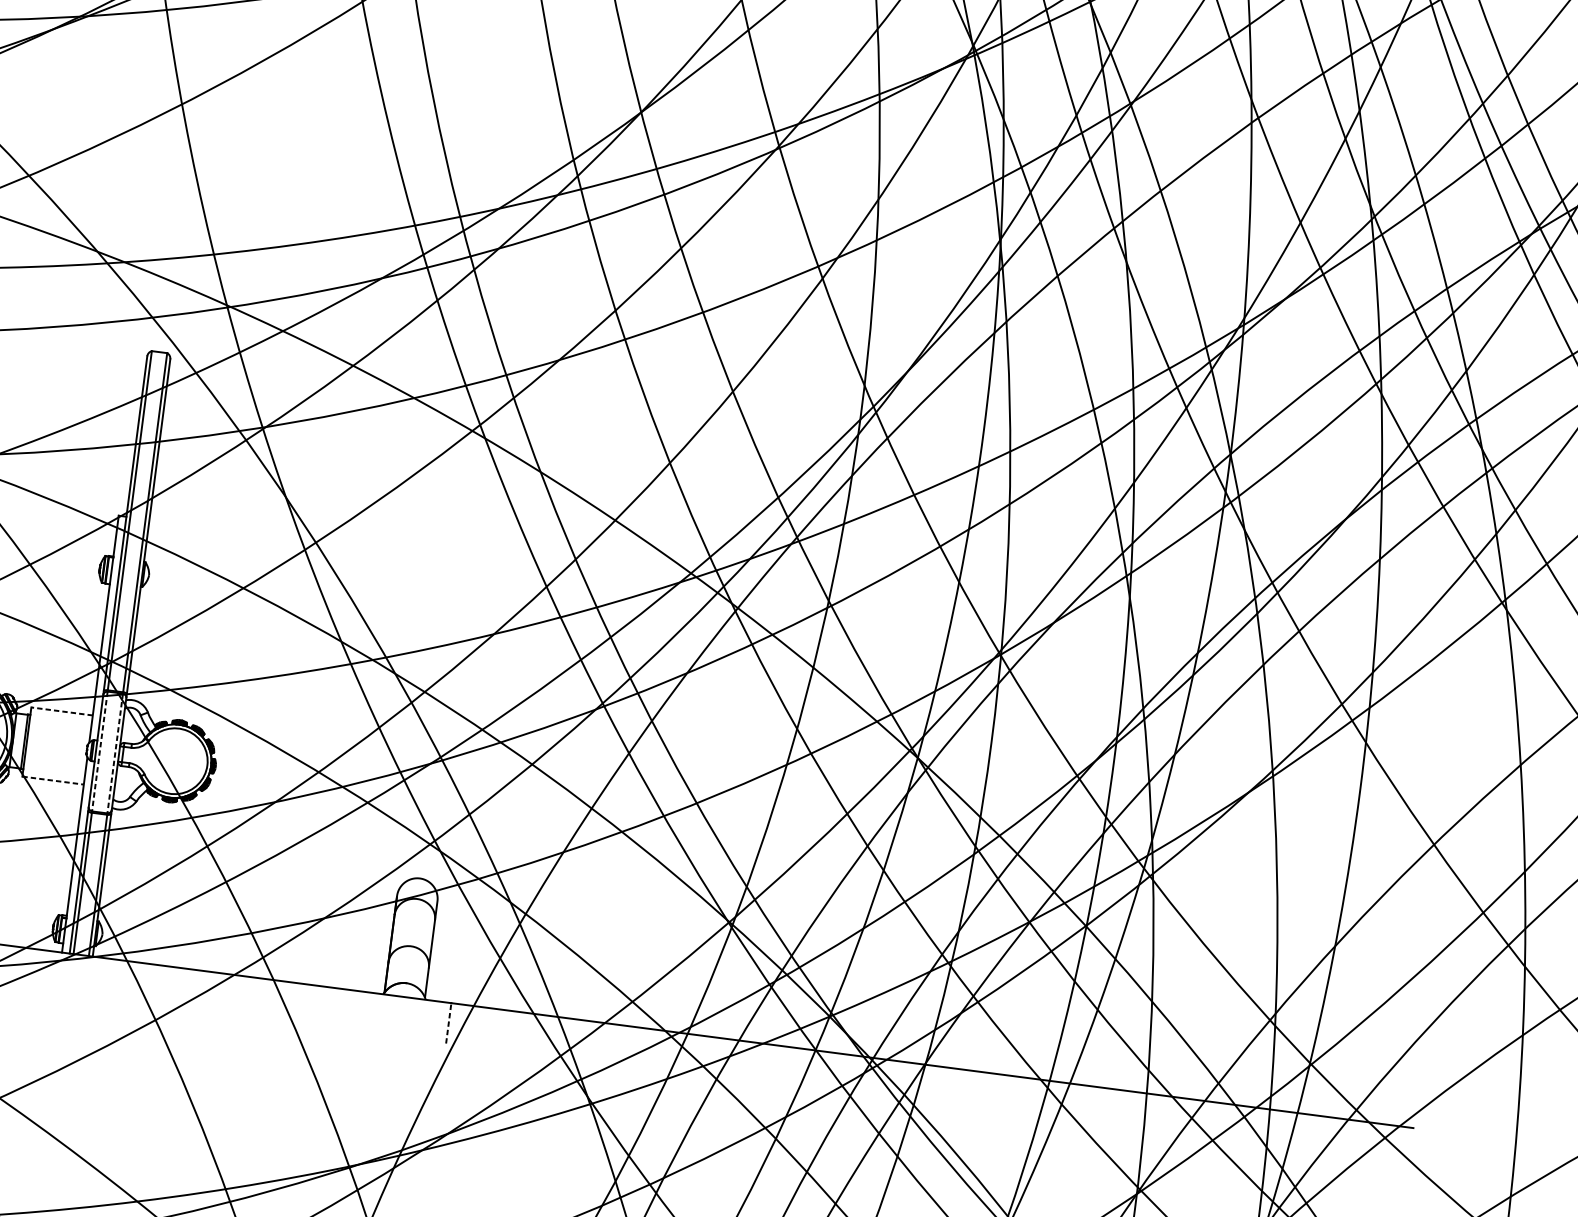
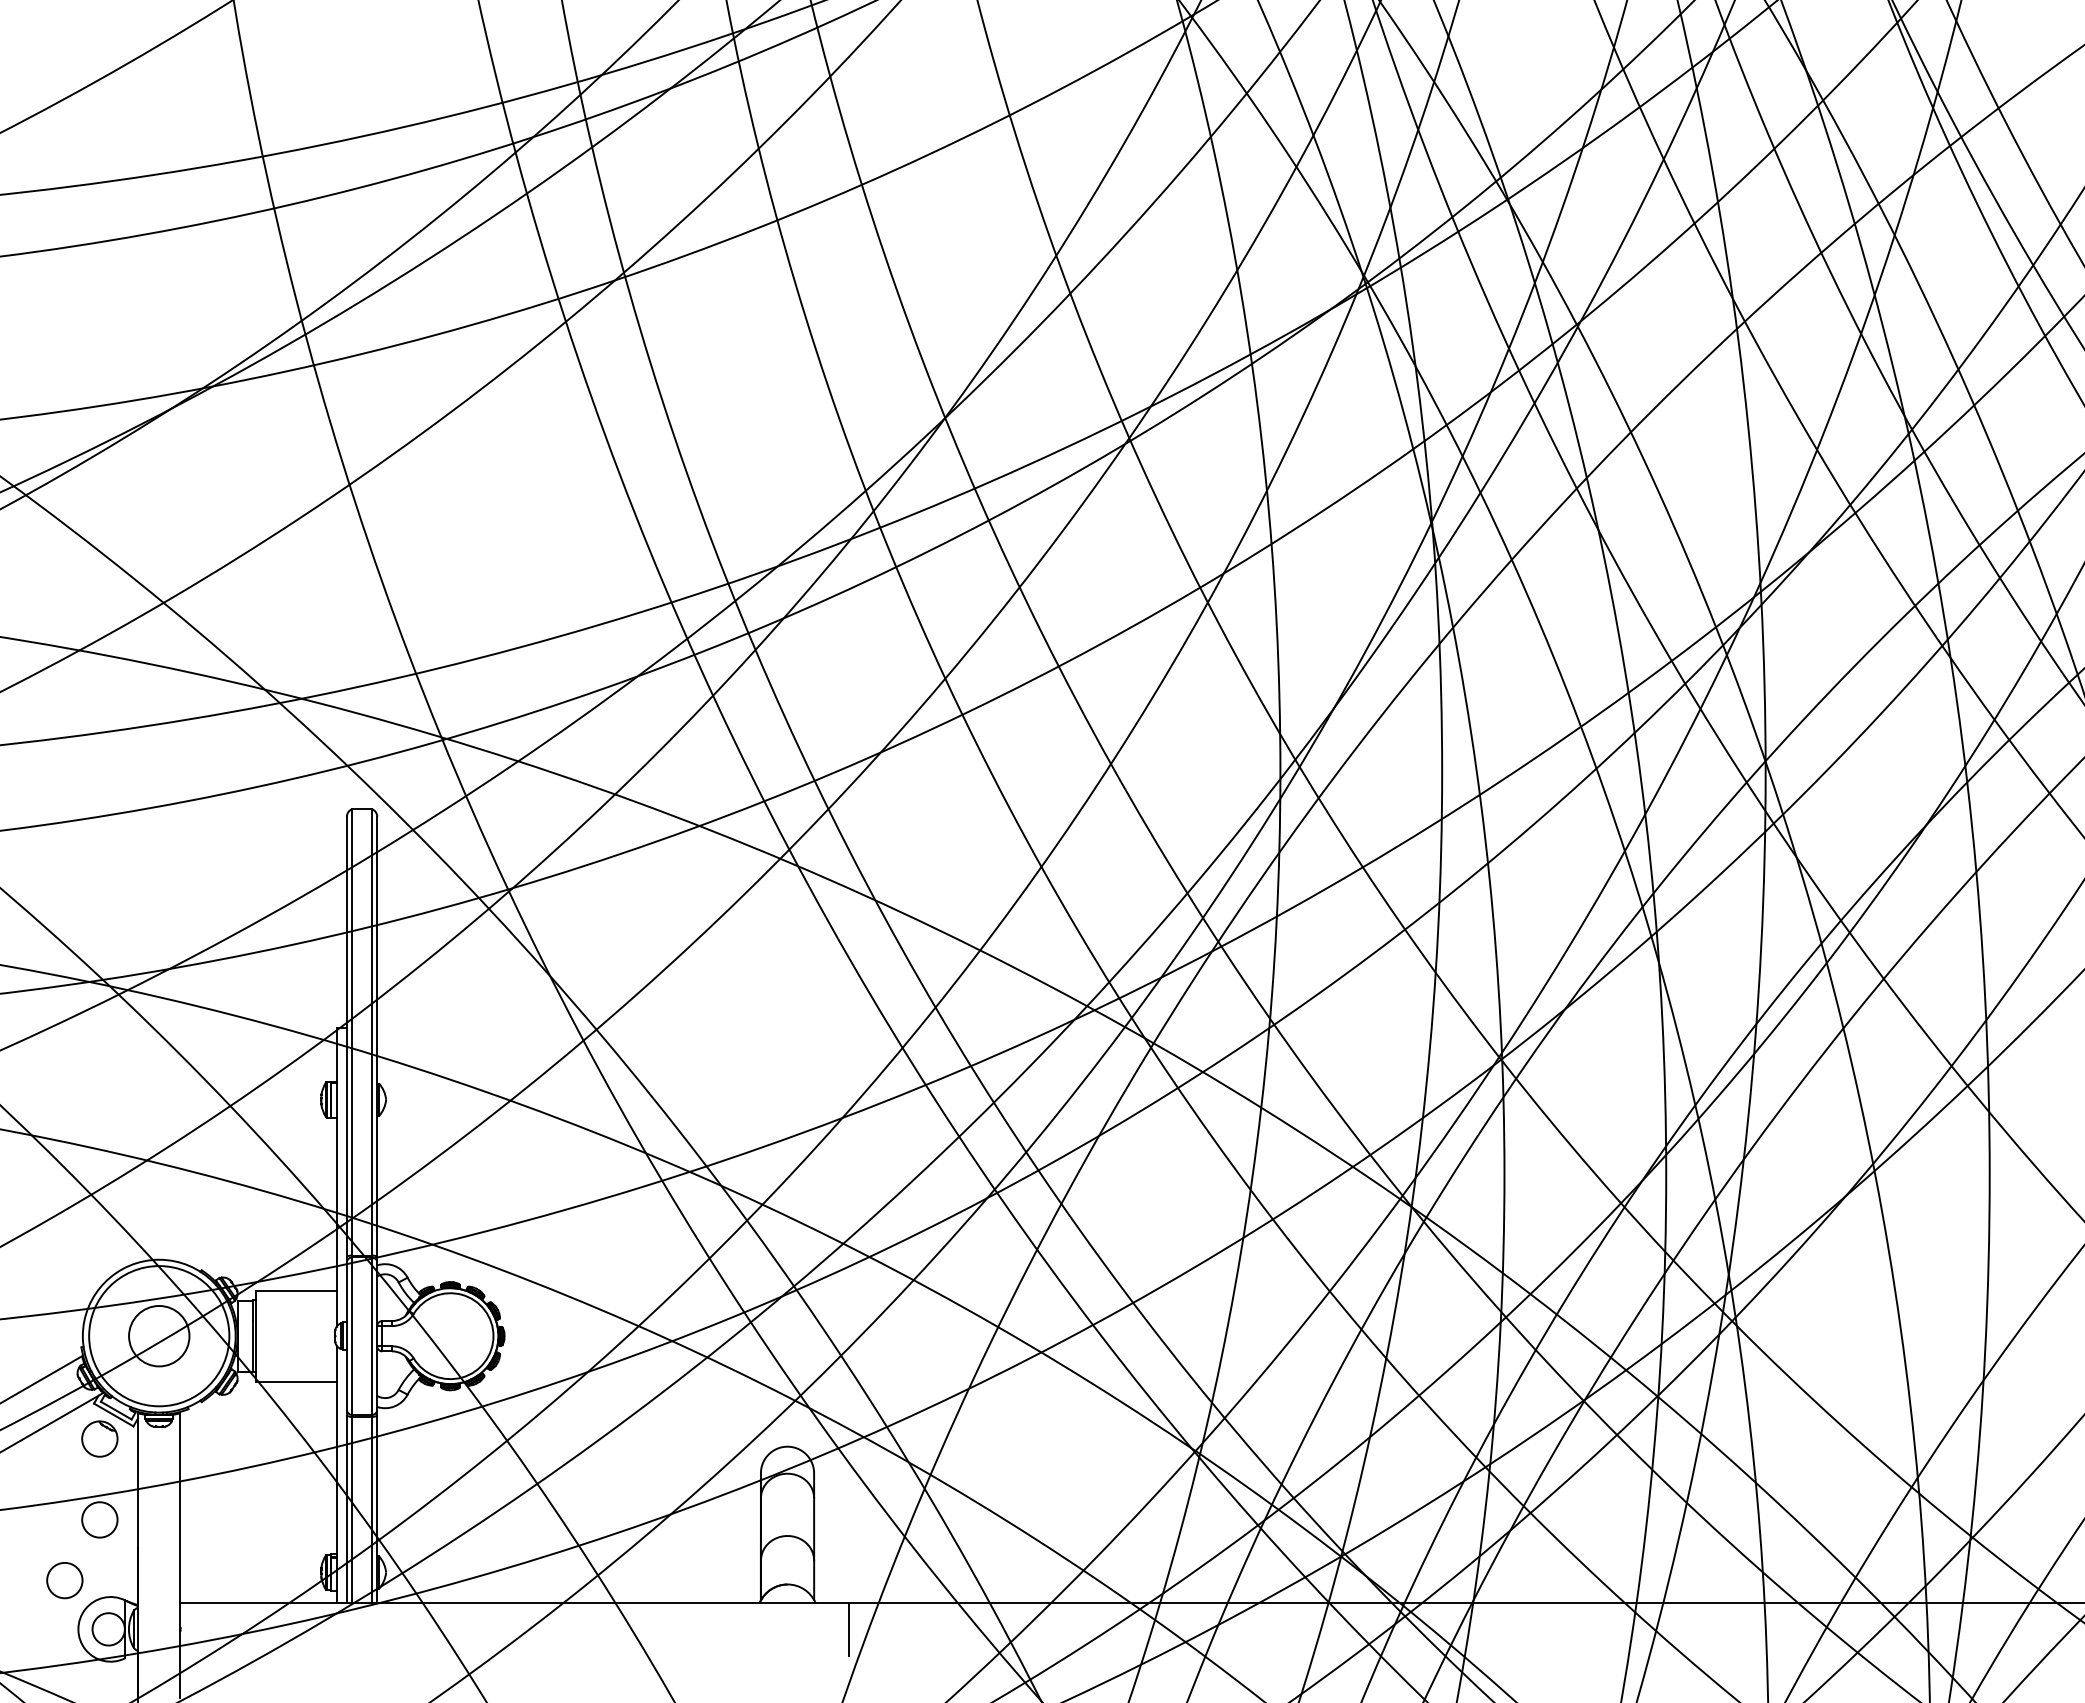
line: (61, 711) -> (295, 1290), dashed -> solid
line: (99, 751) -> (351, 1336), dashed -> solid
line: (115, 753) -> (372, 1336), dashed -> solid
line: (53, 780) -> (296, 1381), dashed -> solid
line: (448, 1023) -> (849, 1629), dashed -> solid

